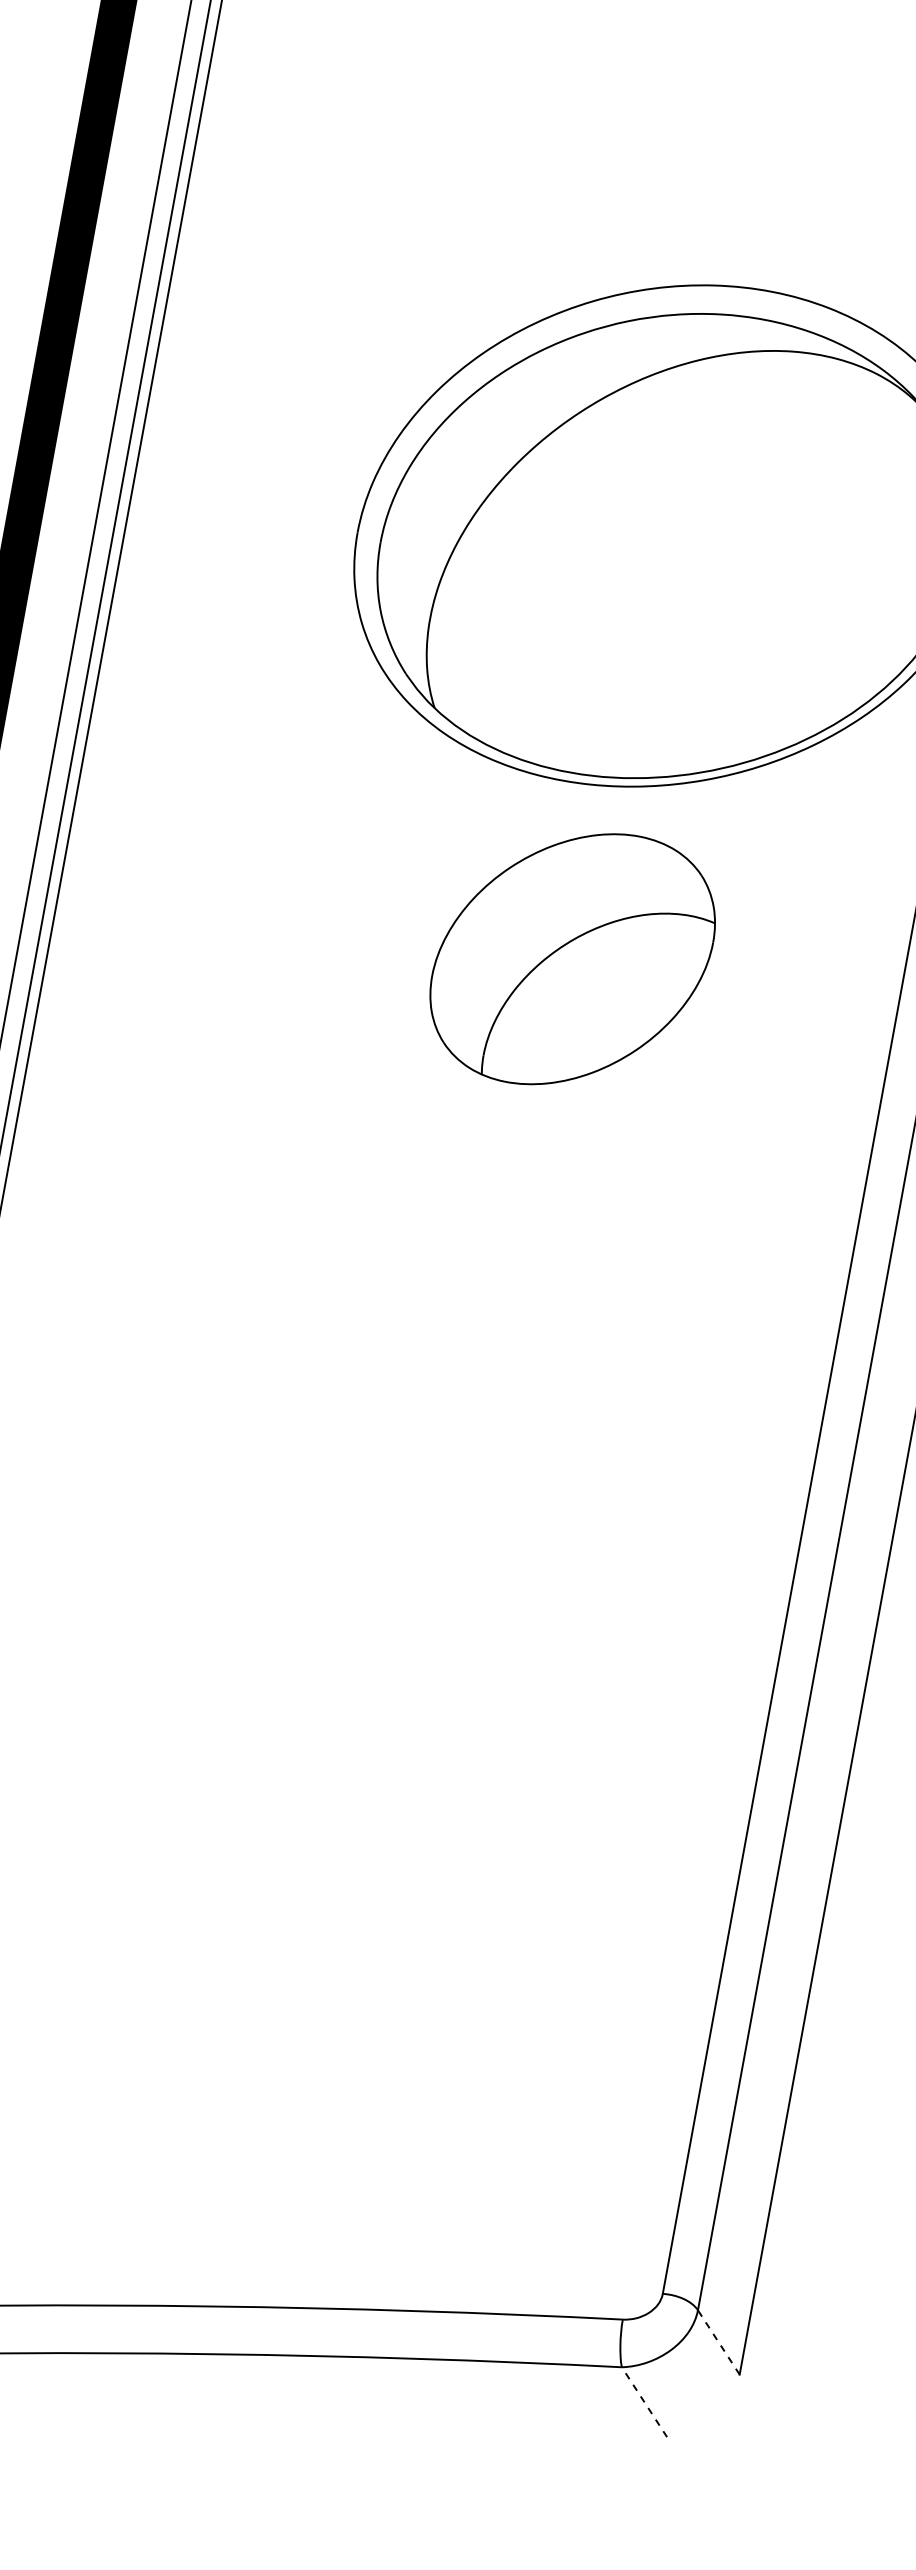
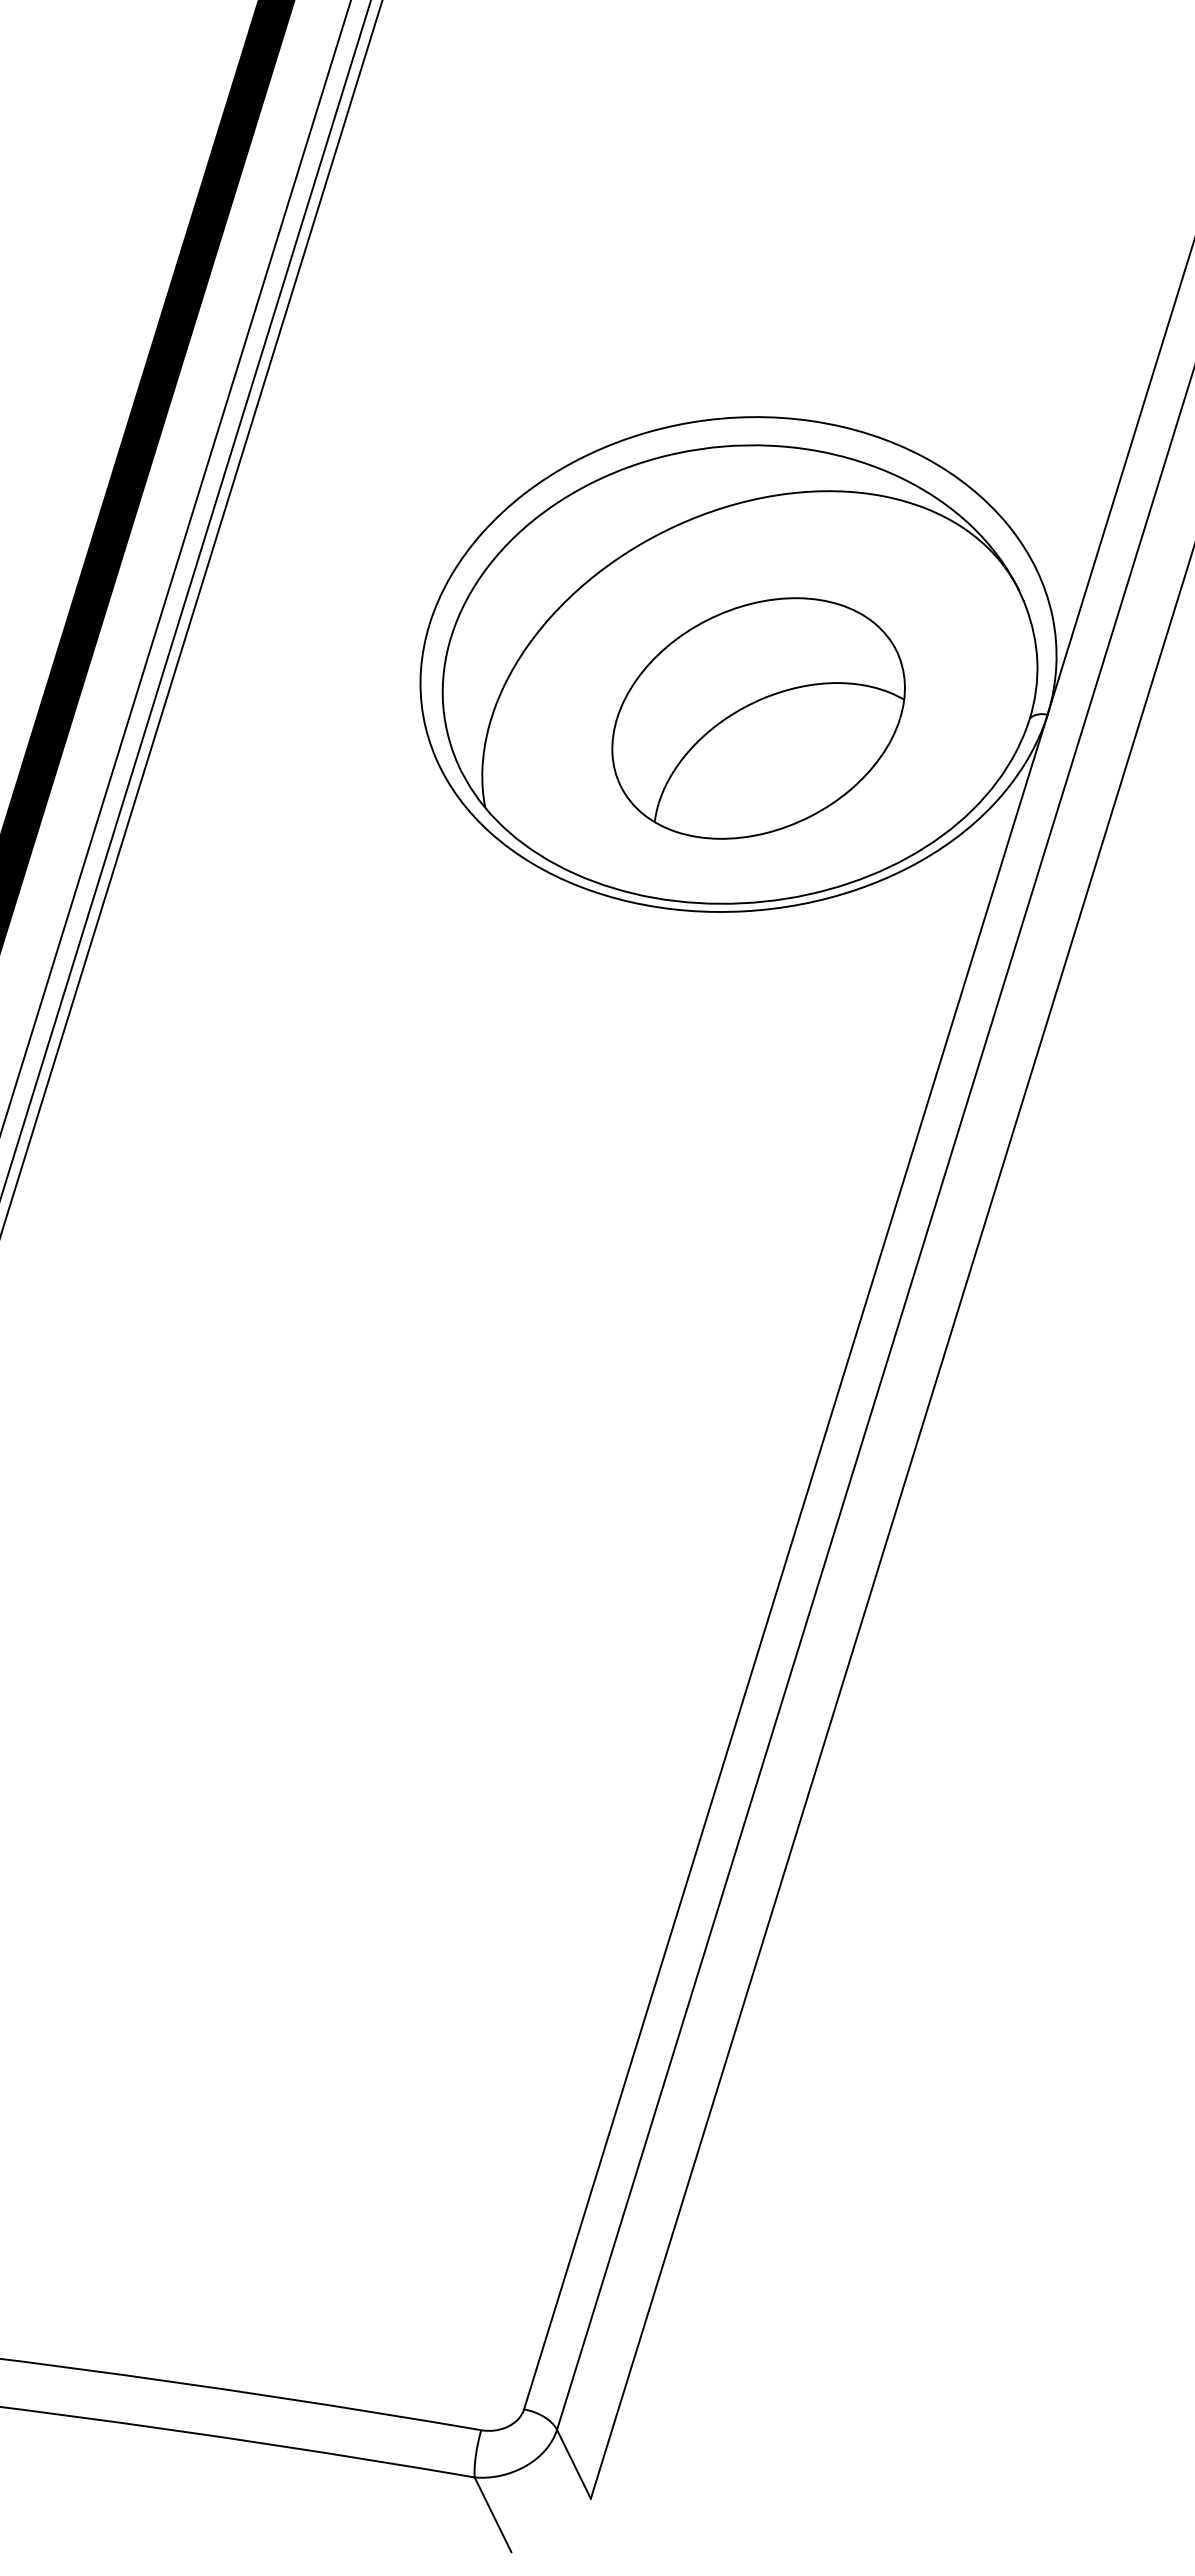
part: (572, 959) -> (758, 718), moved
line: (718, 2341) -> (573, 2463), dashed -> solid
line: (644, 2401) -> (493, 2514), dashed -> solid

